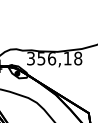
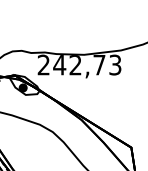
text: (54, 58) -> (79, 64), 356,18 -> 242,73

